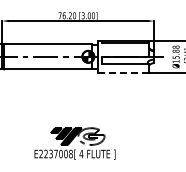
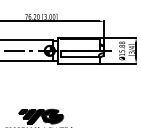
line: (124, 72) -> (79, 63), dashed -> solid
fill: (91, 136) -> (52, 116), added

